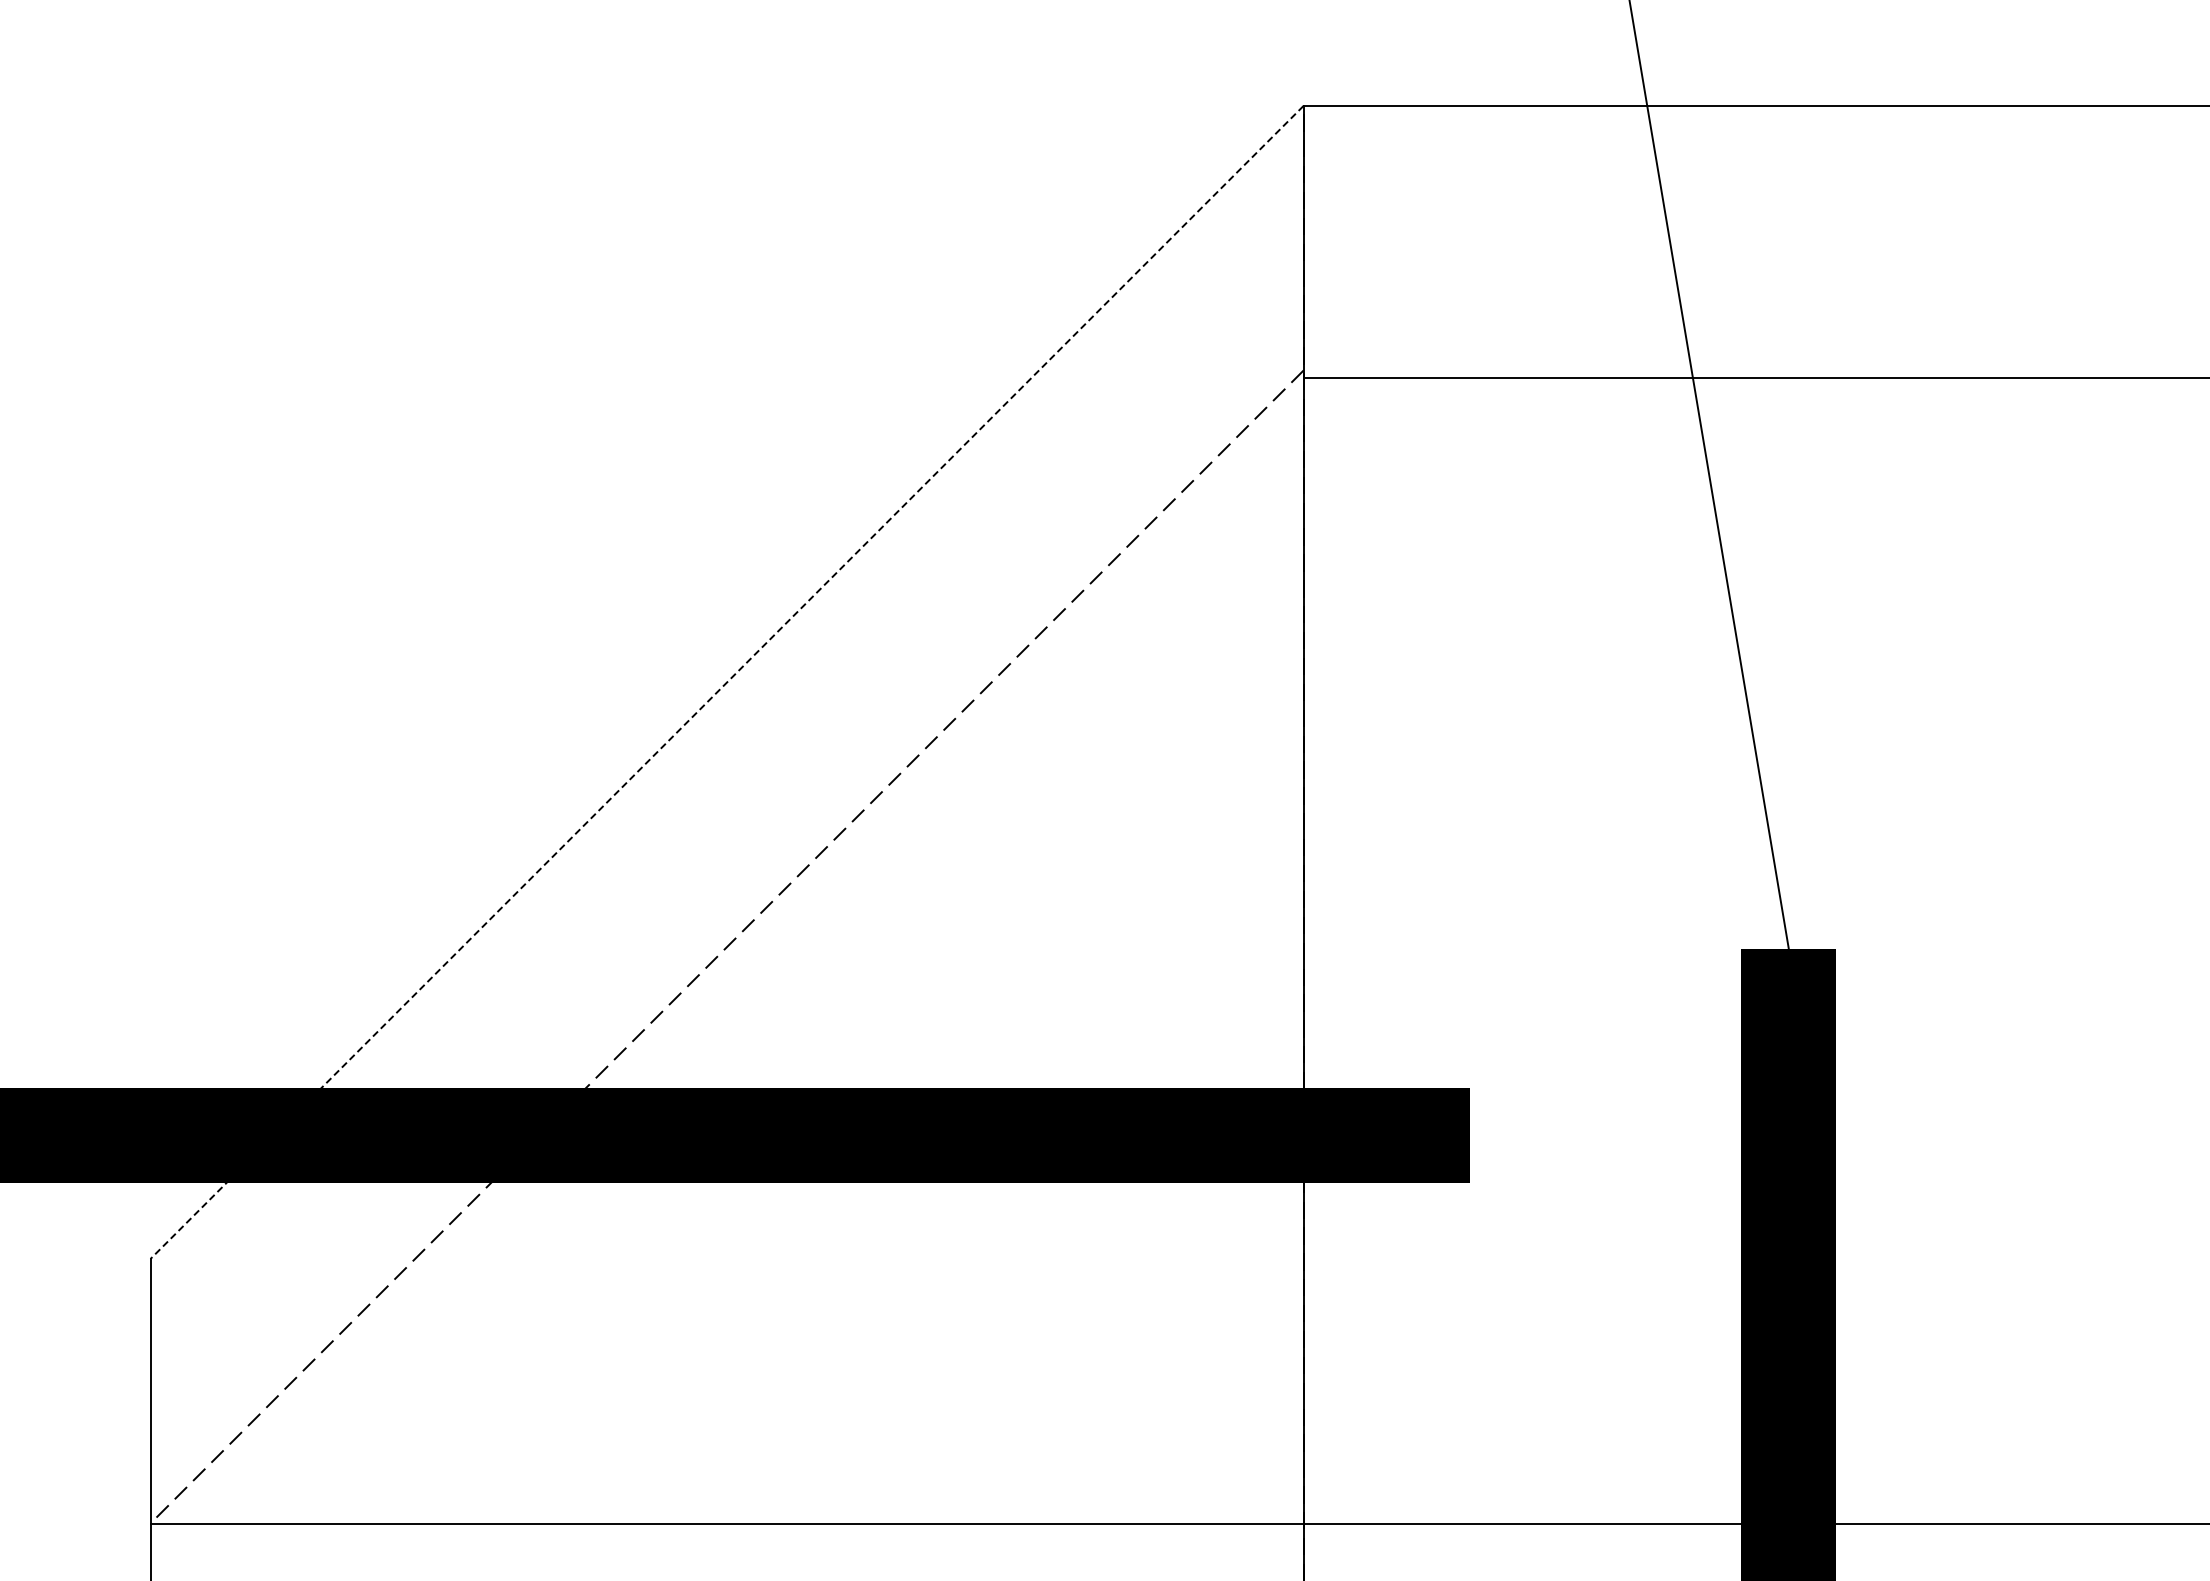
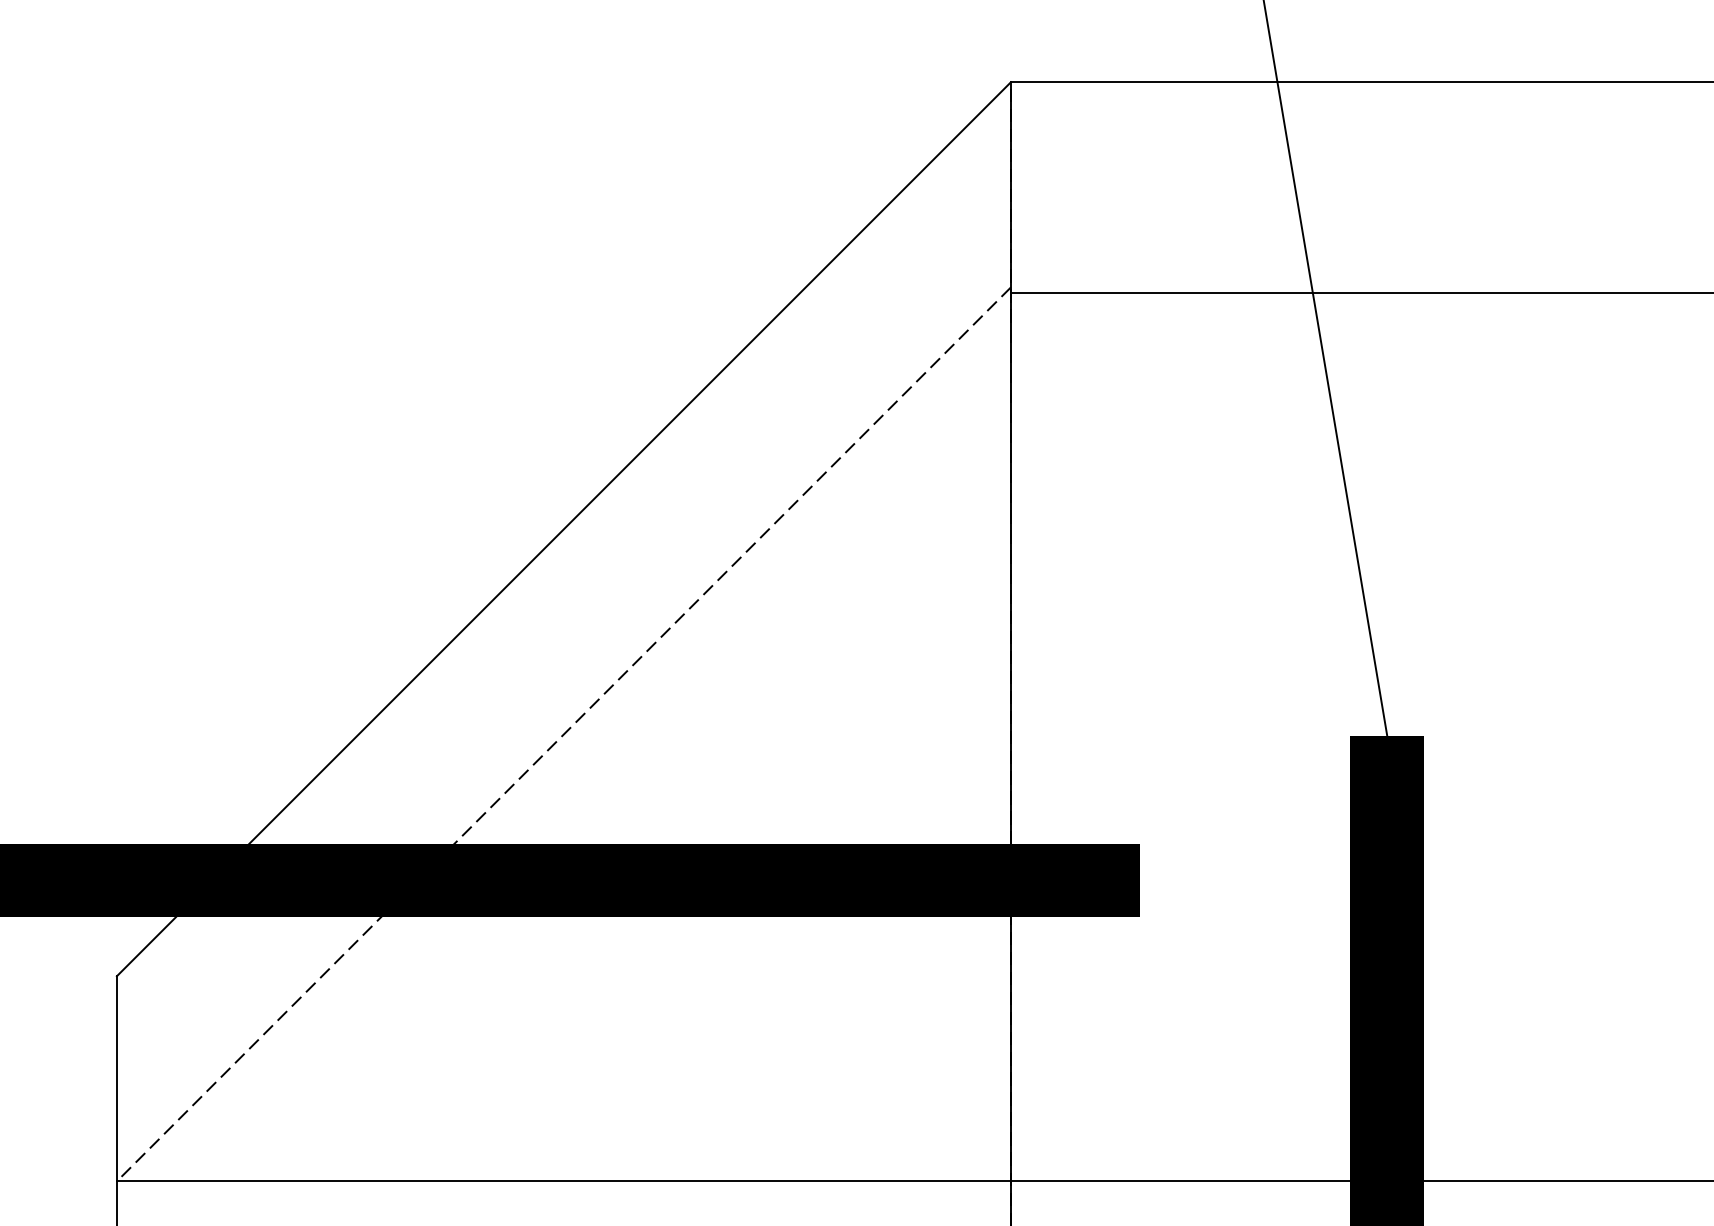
line: (726, 682) -> (563, 529), dashed -> solid

